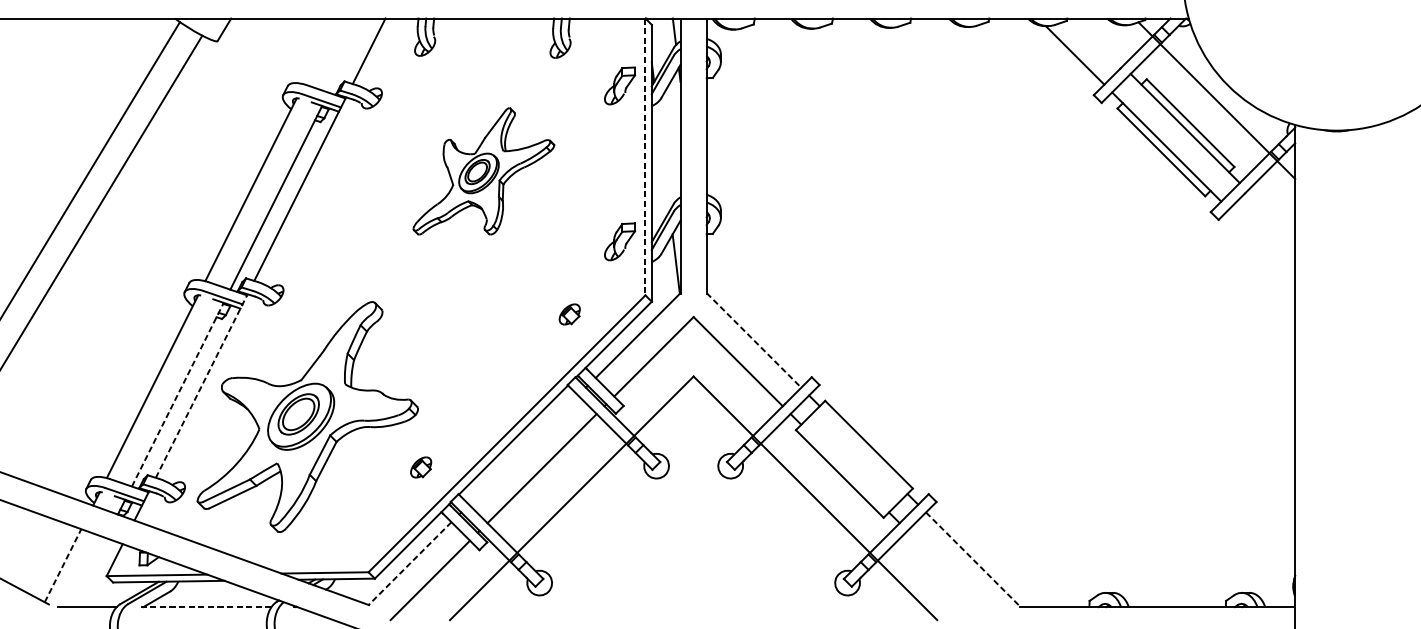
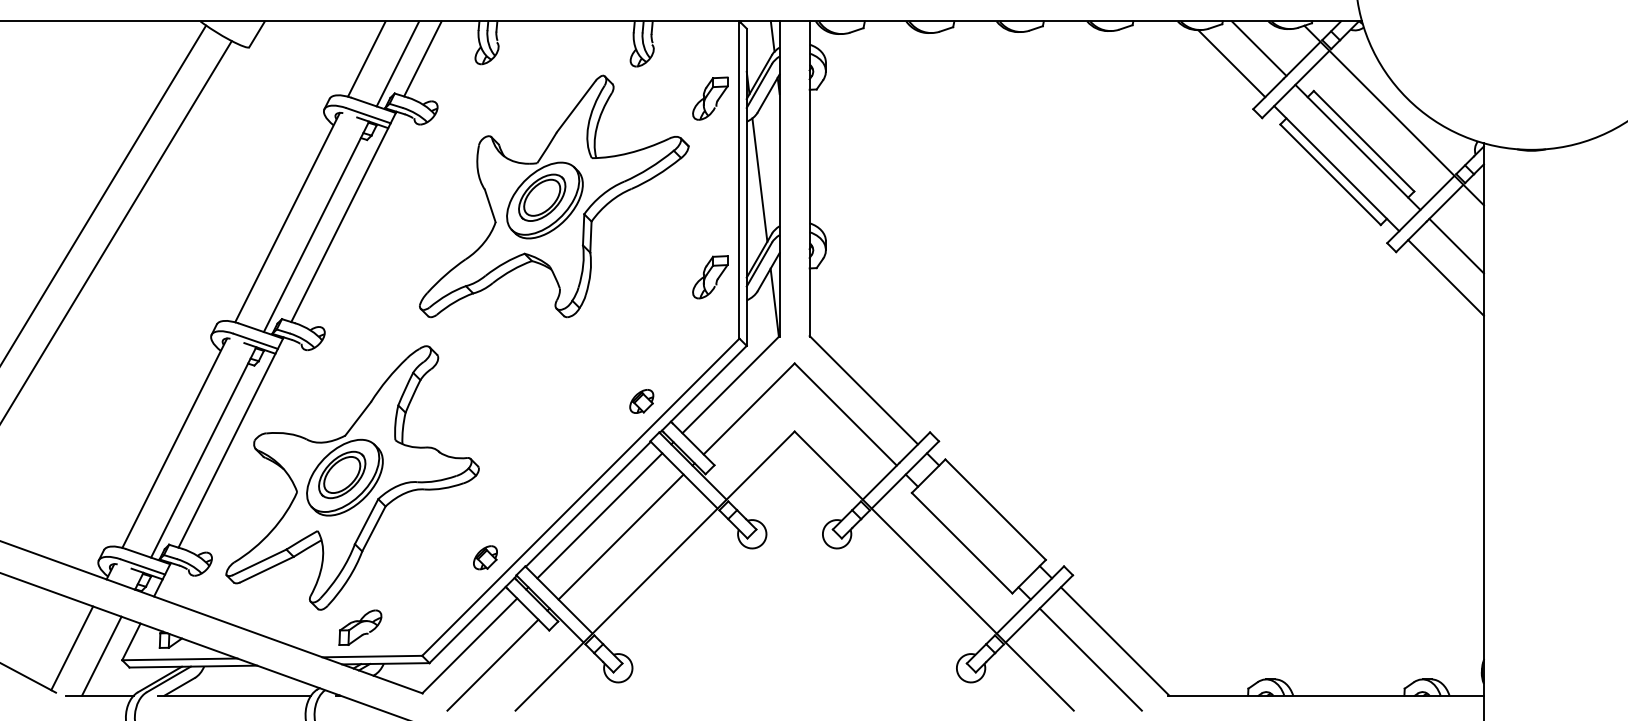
line: (1098, 42) -> (1258, 48), added
line: (319, 50) -> (366, 58), added
line: (346, 55) -> (397, 63), added
line: (662, 156) -> (759, 179), added
line: (645, 157) -> (739, 180), dashed -> solid
part: (484, 171) -> (554, 196), size x1.67
line: (1271, 214) -> (1456, 245), added
line: (1261, 242) -> (1445, 277), added
part: (569, 314) -> (641, 401), moved
line: (753, 340) -> (863, 390), dashed -> solid
line: (202, 386) -> (231, 442), dashed -> solid
line: (177, 394) -> (203, 452), dashed -> solid
line: (523, 449) -> (599, 515), added
part: (421, 467) -> (485, 557), moved
part: (314, 547) -> (360, 627), added
line: (973, 559) -> (1115, 641), dashed -> solid
line: (409, 564) -> (469, 646), dashed -> solid
line: (63, 565) -> (72, 648), dashed -> solid
line: (88, 571) -> (101, 655), added
line: (951, 575) -> (1090, 659), added
line: (204, 606) -> (234, 695), dashed -> solid

